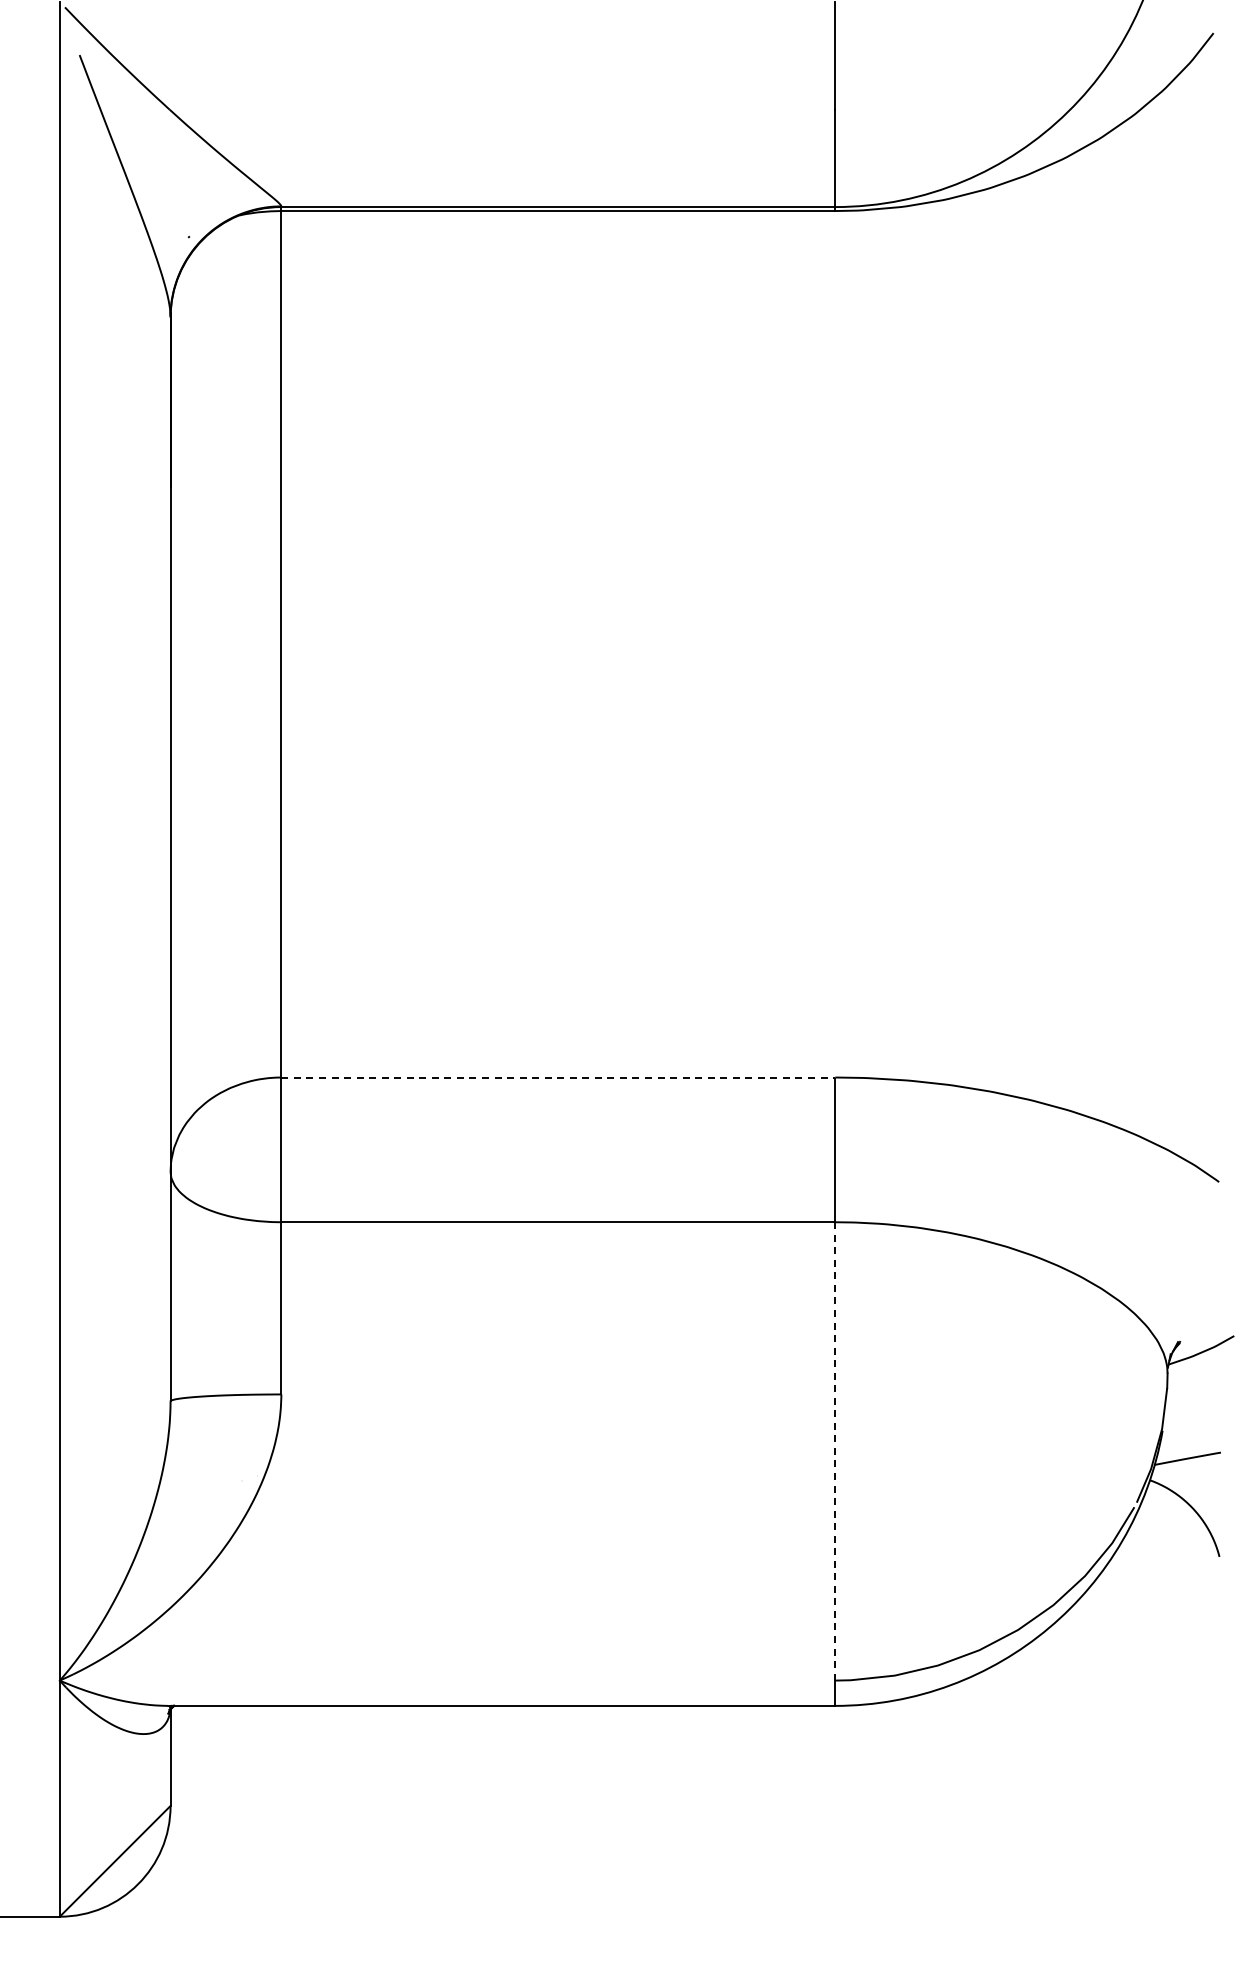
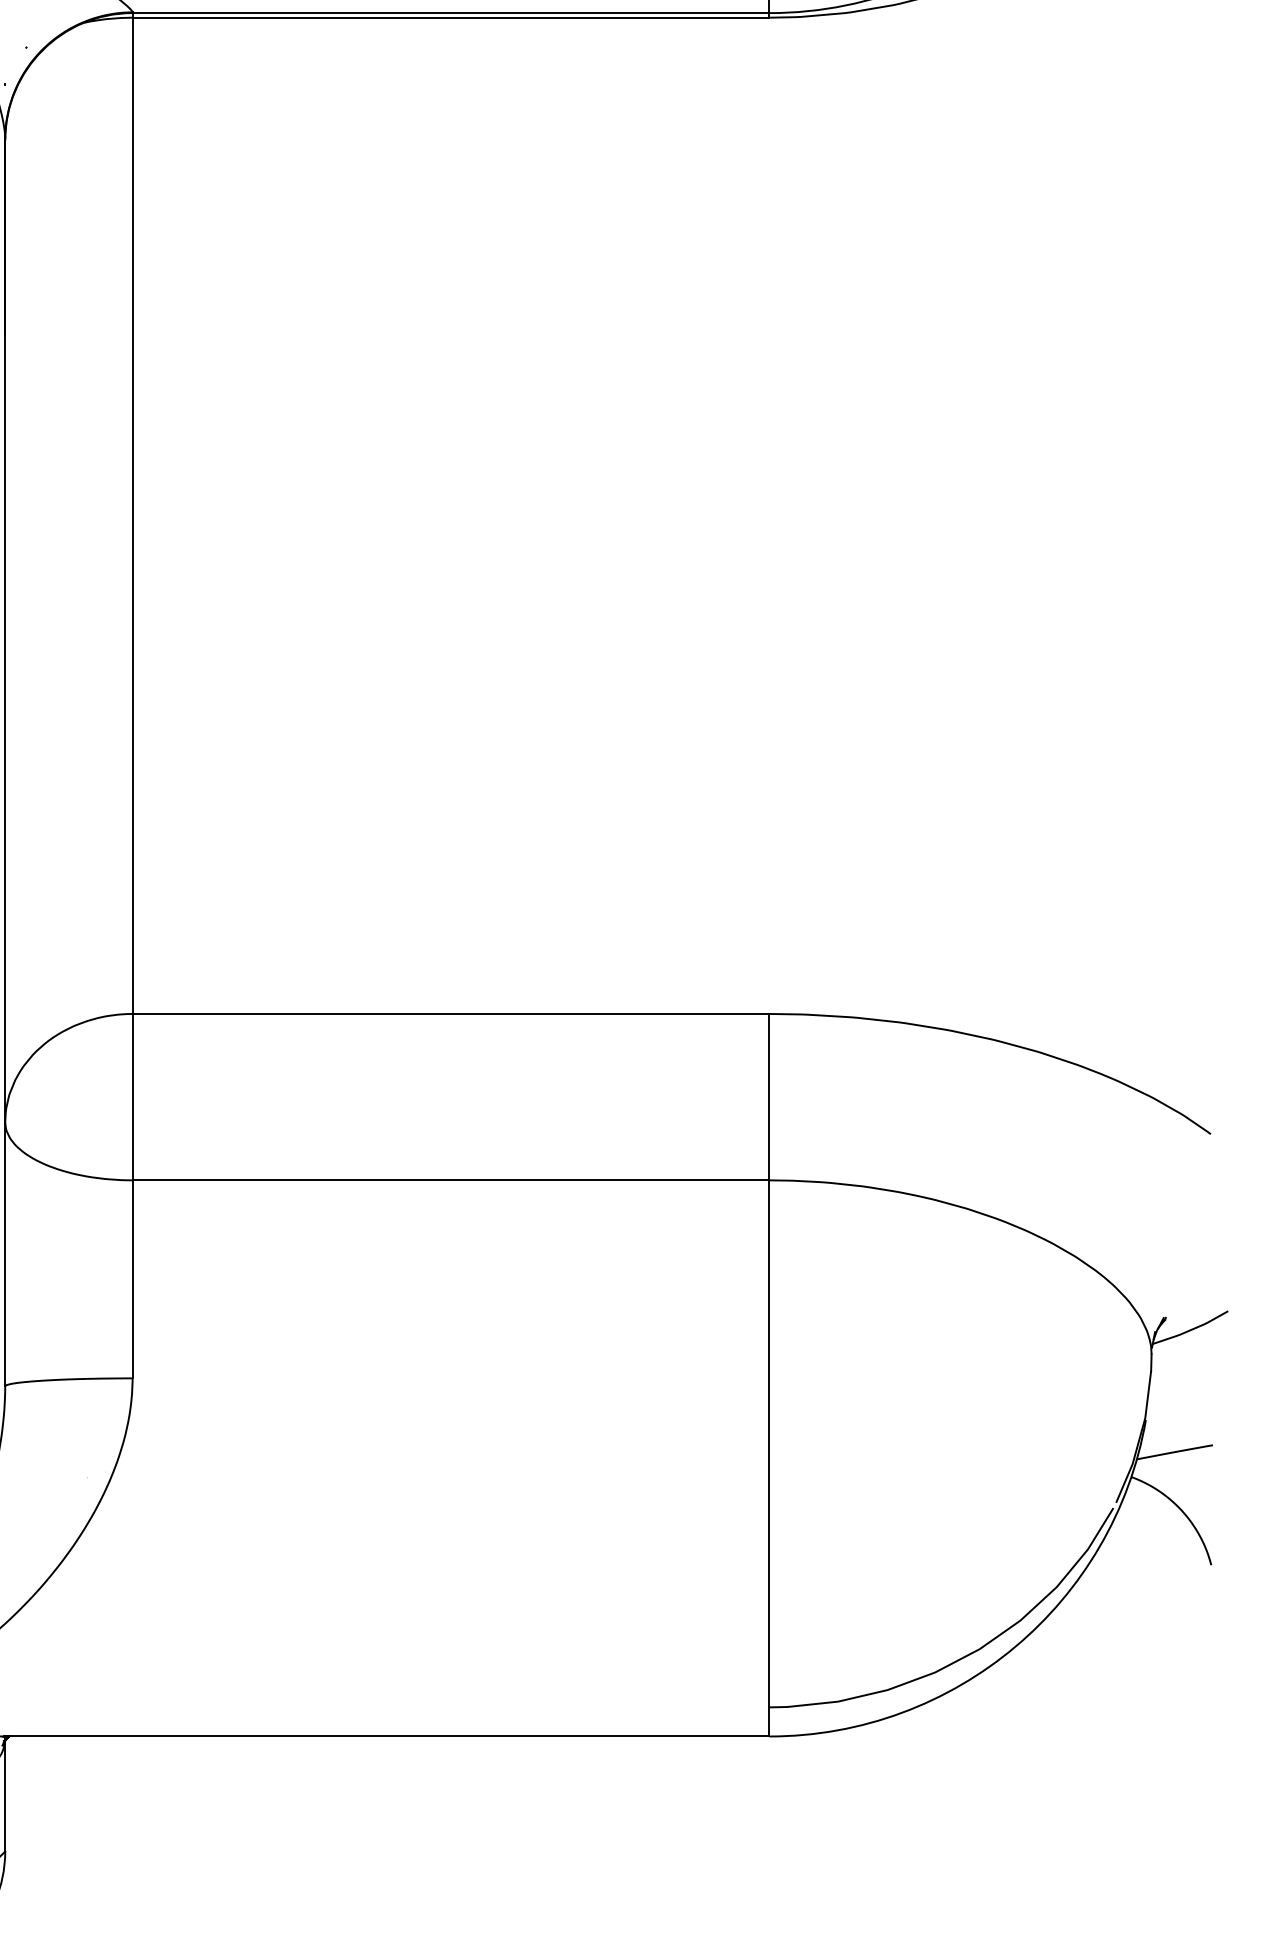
line: (558, 1077) -> (451, 1013), dashed -> solid
line: (835, 1450) -> (769, 1442), dashed -> solid

